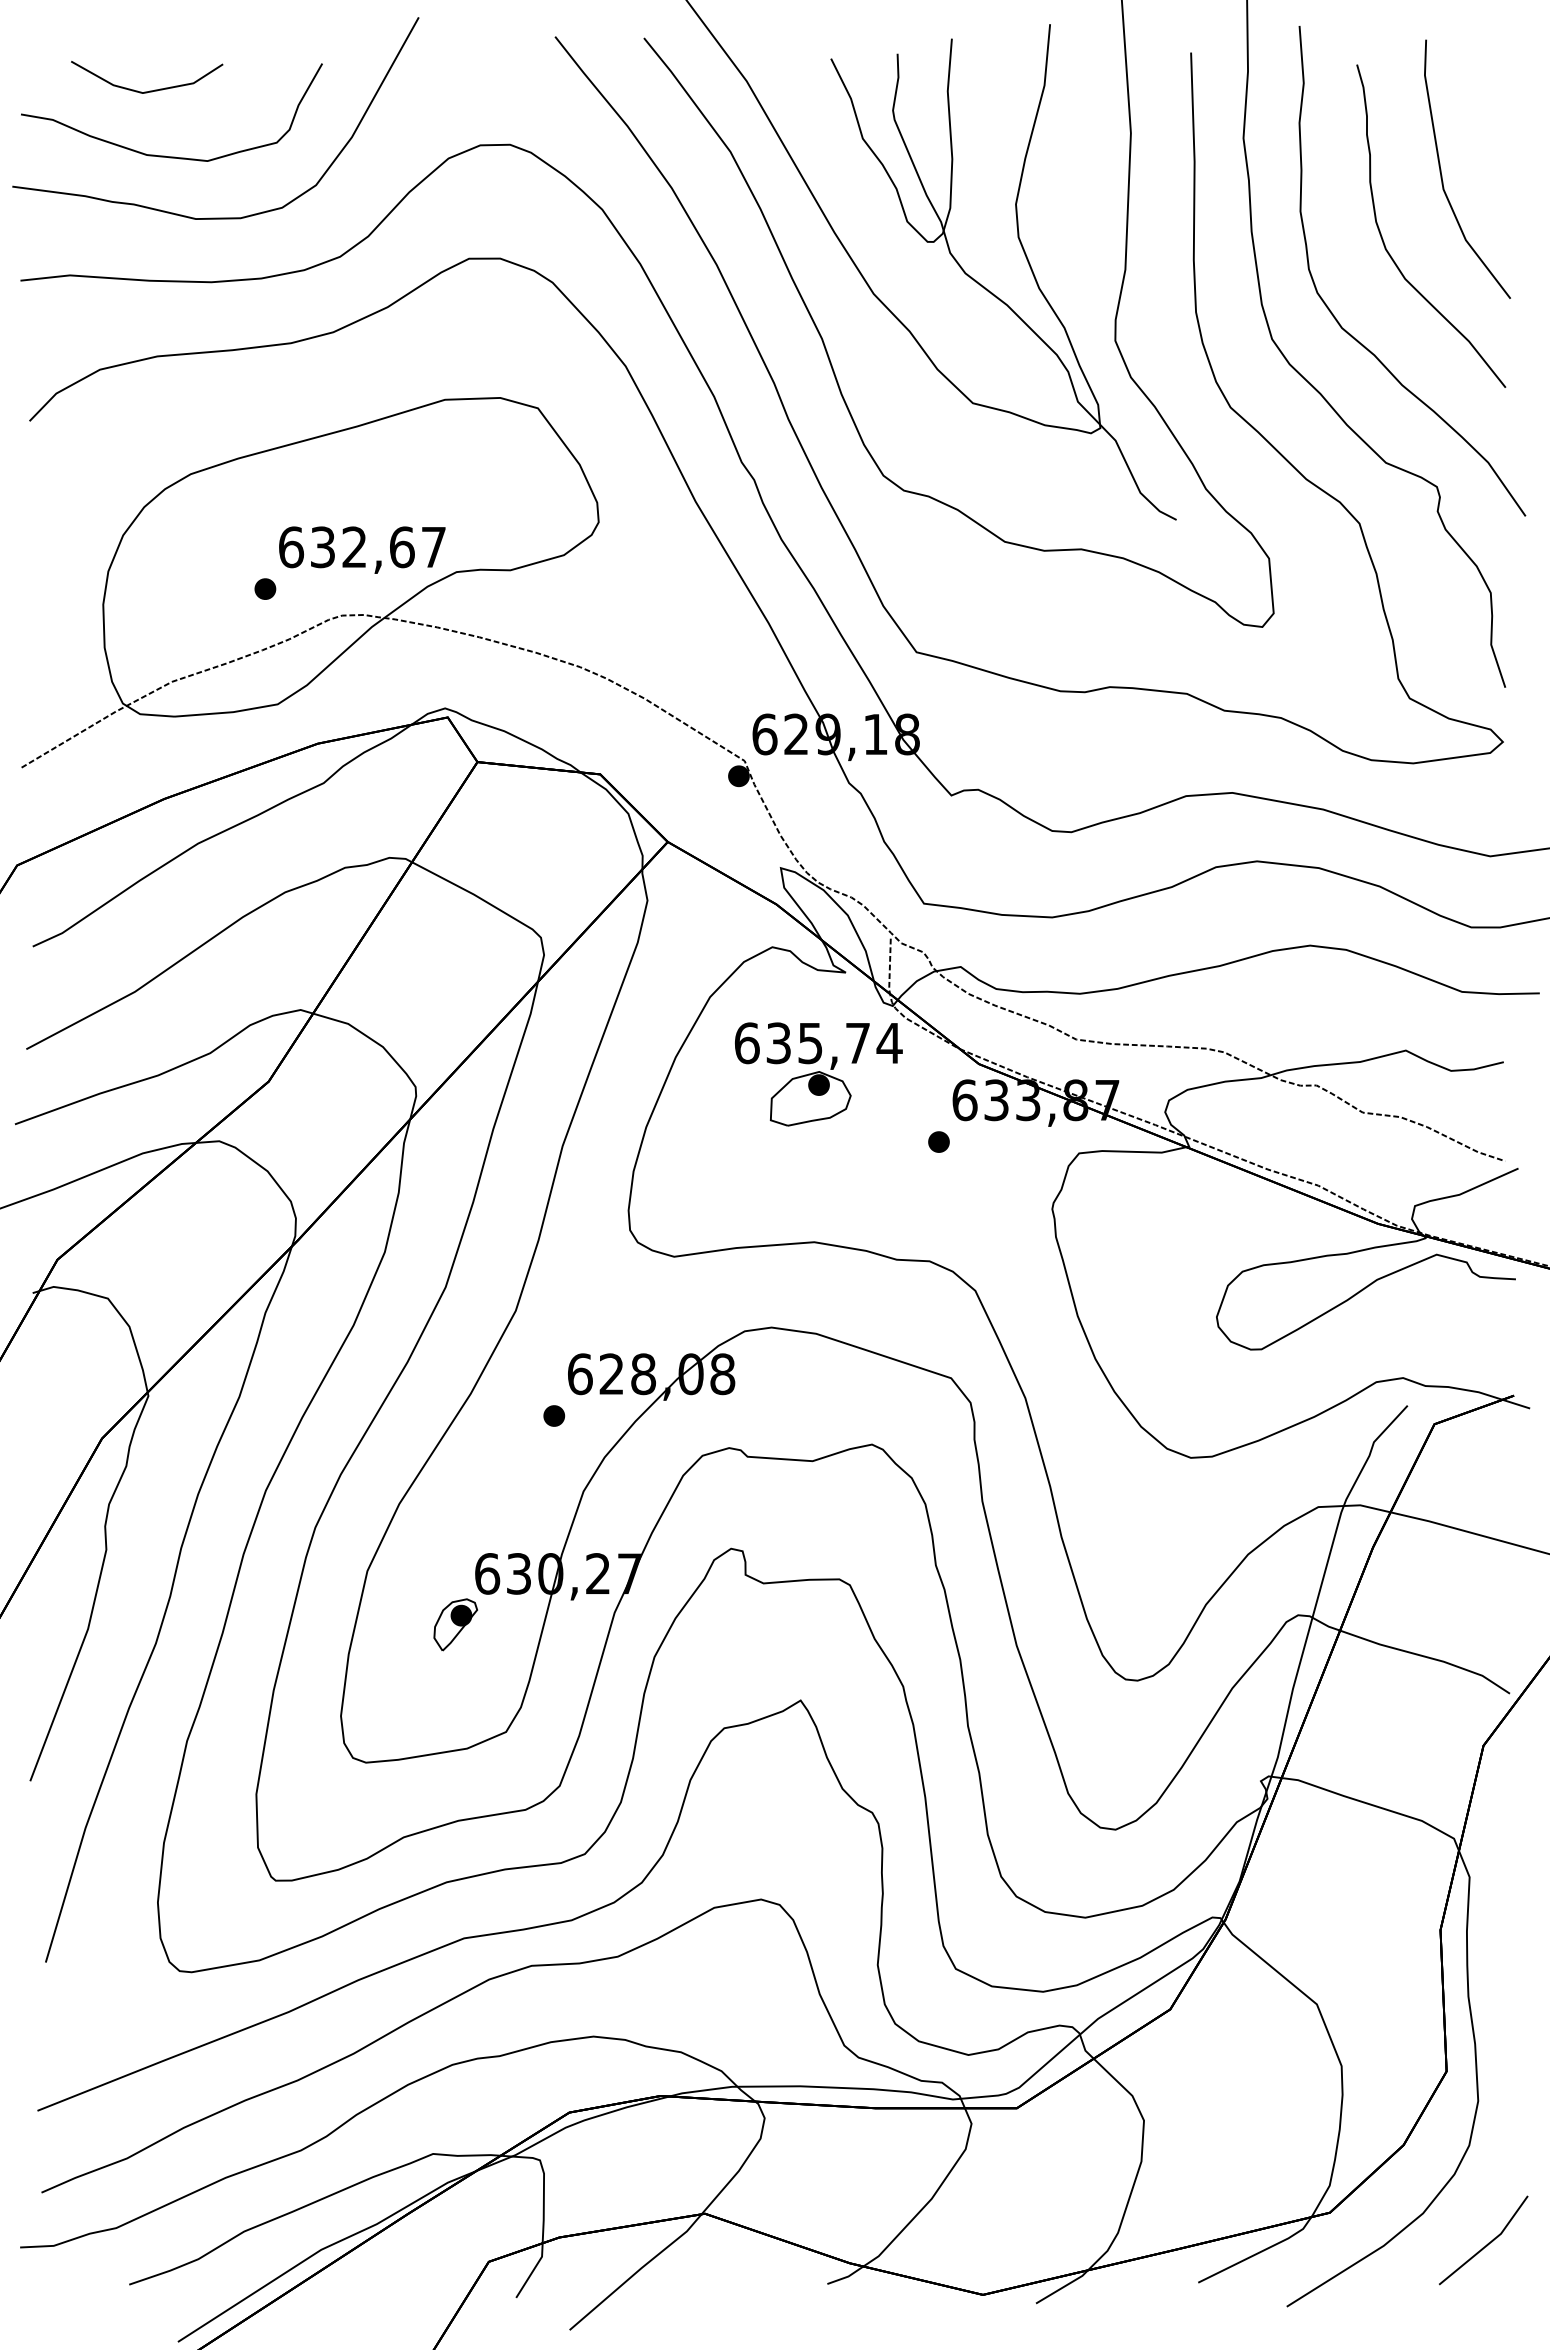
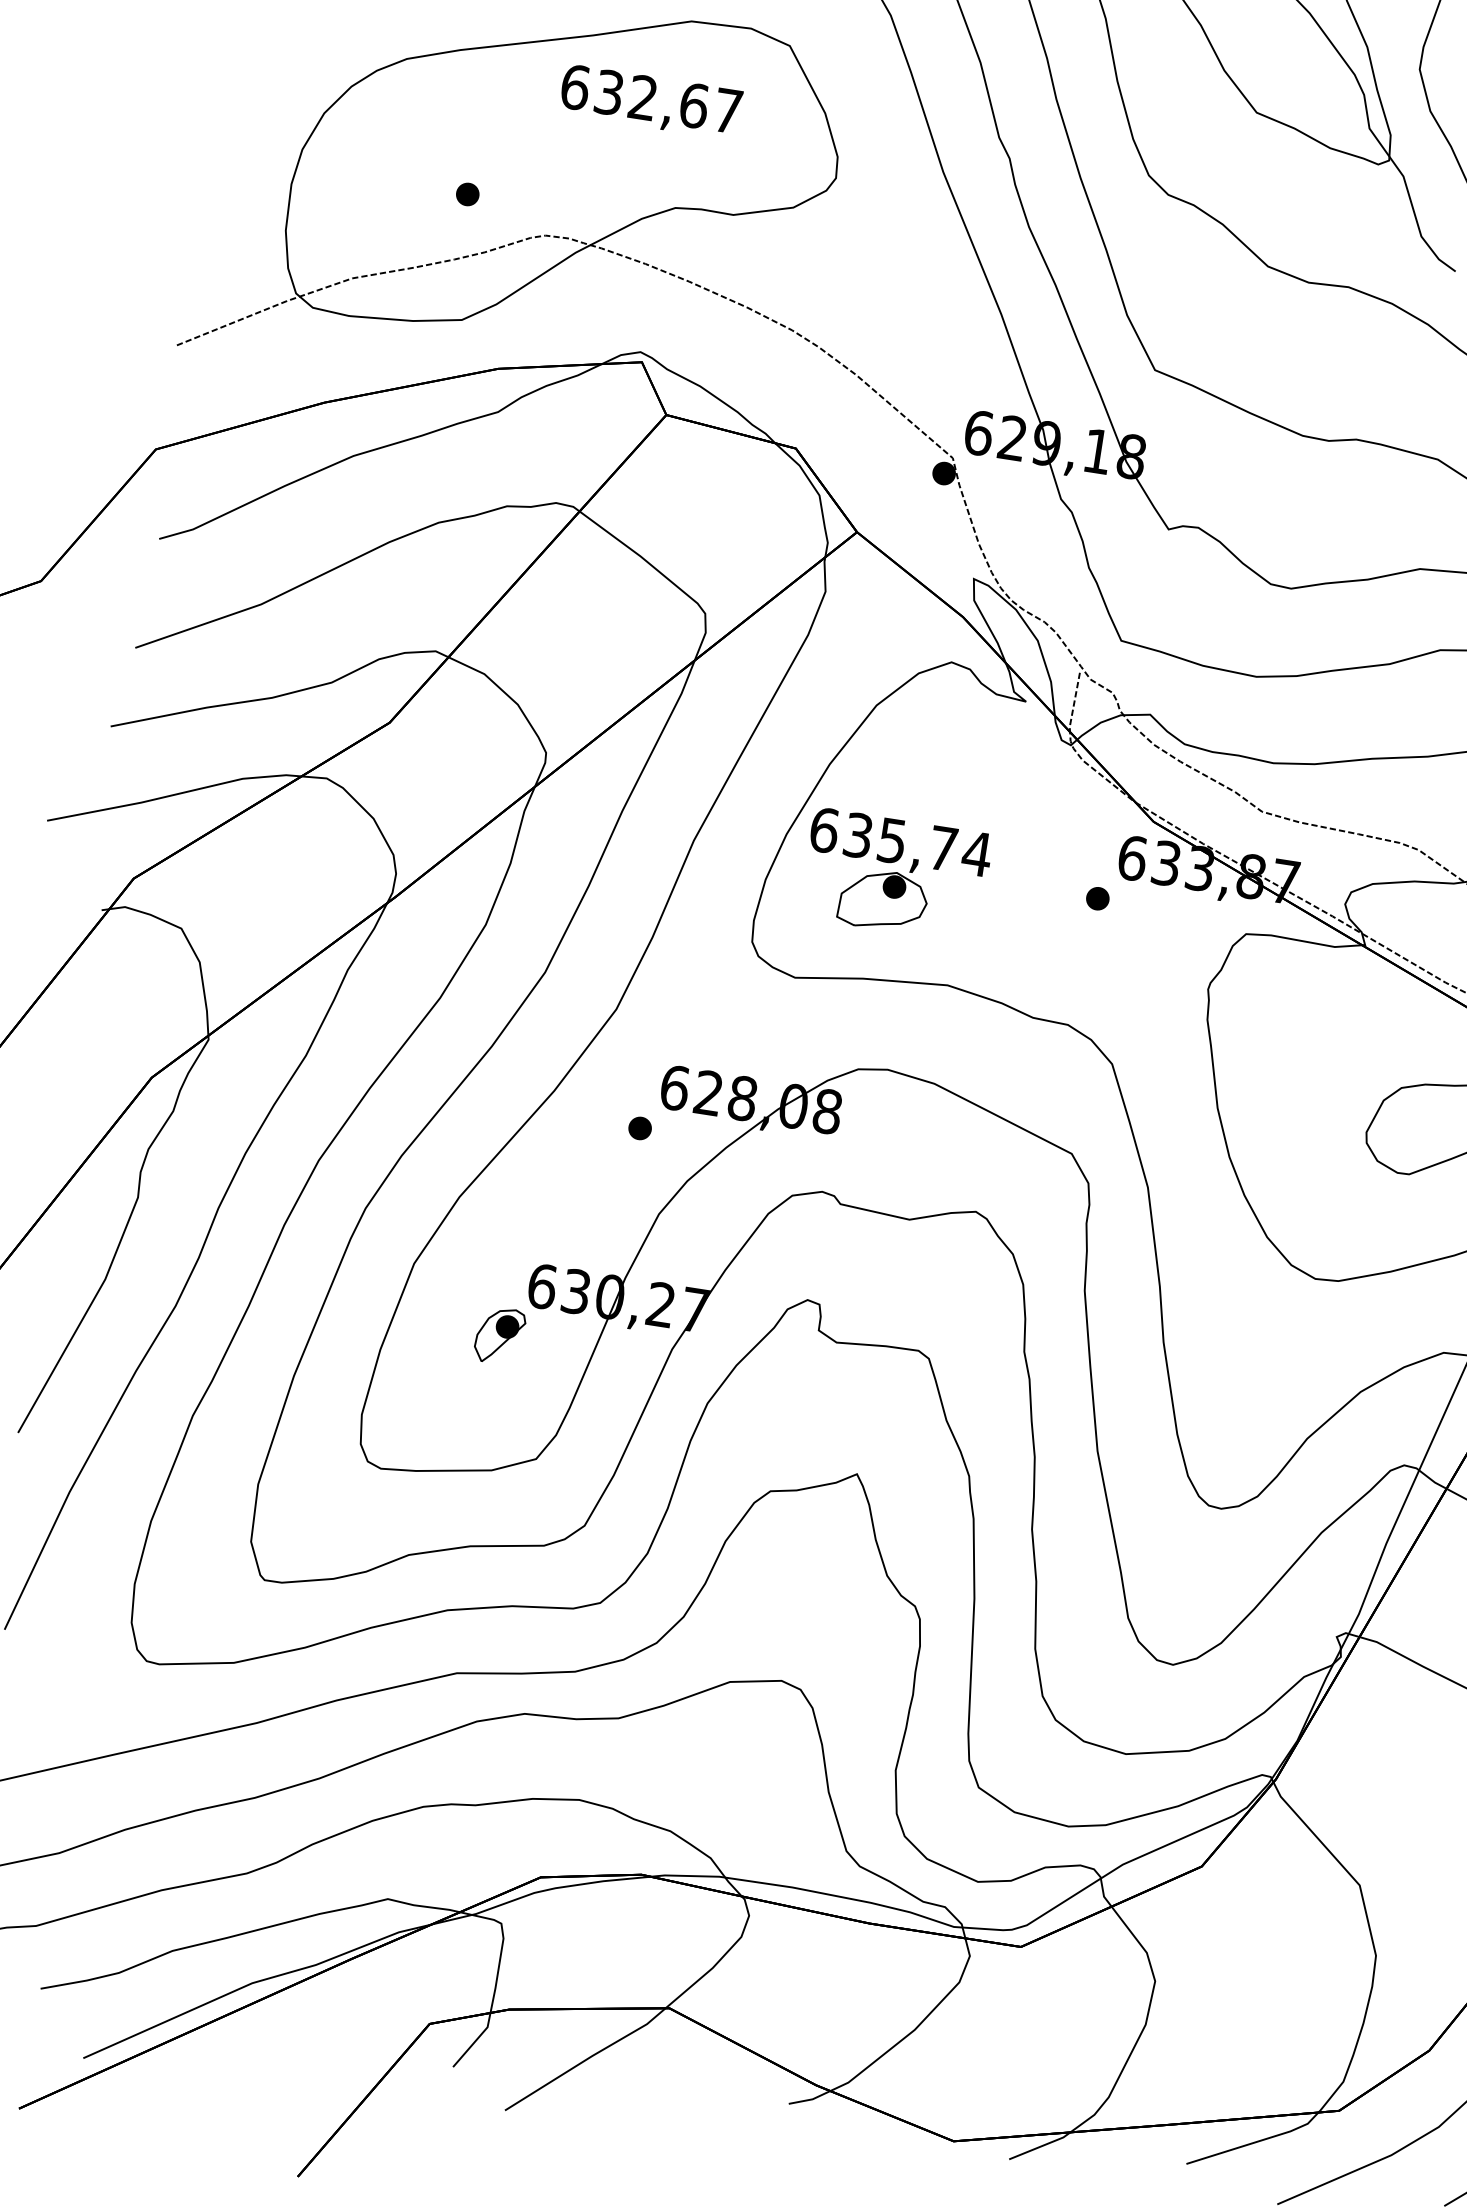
text: (362, 549) -> (651, 101), moved
part: (818, 1074) -> (895, 875), moved

